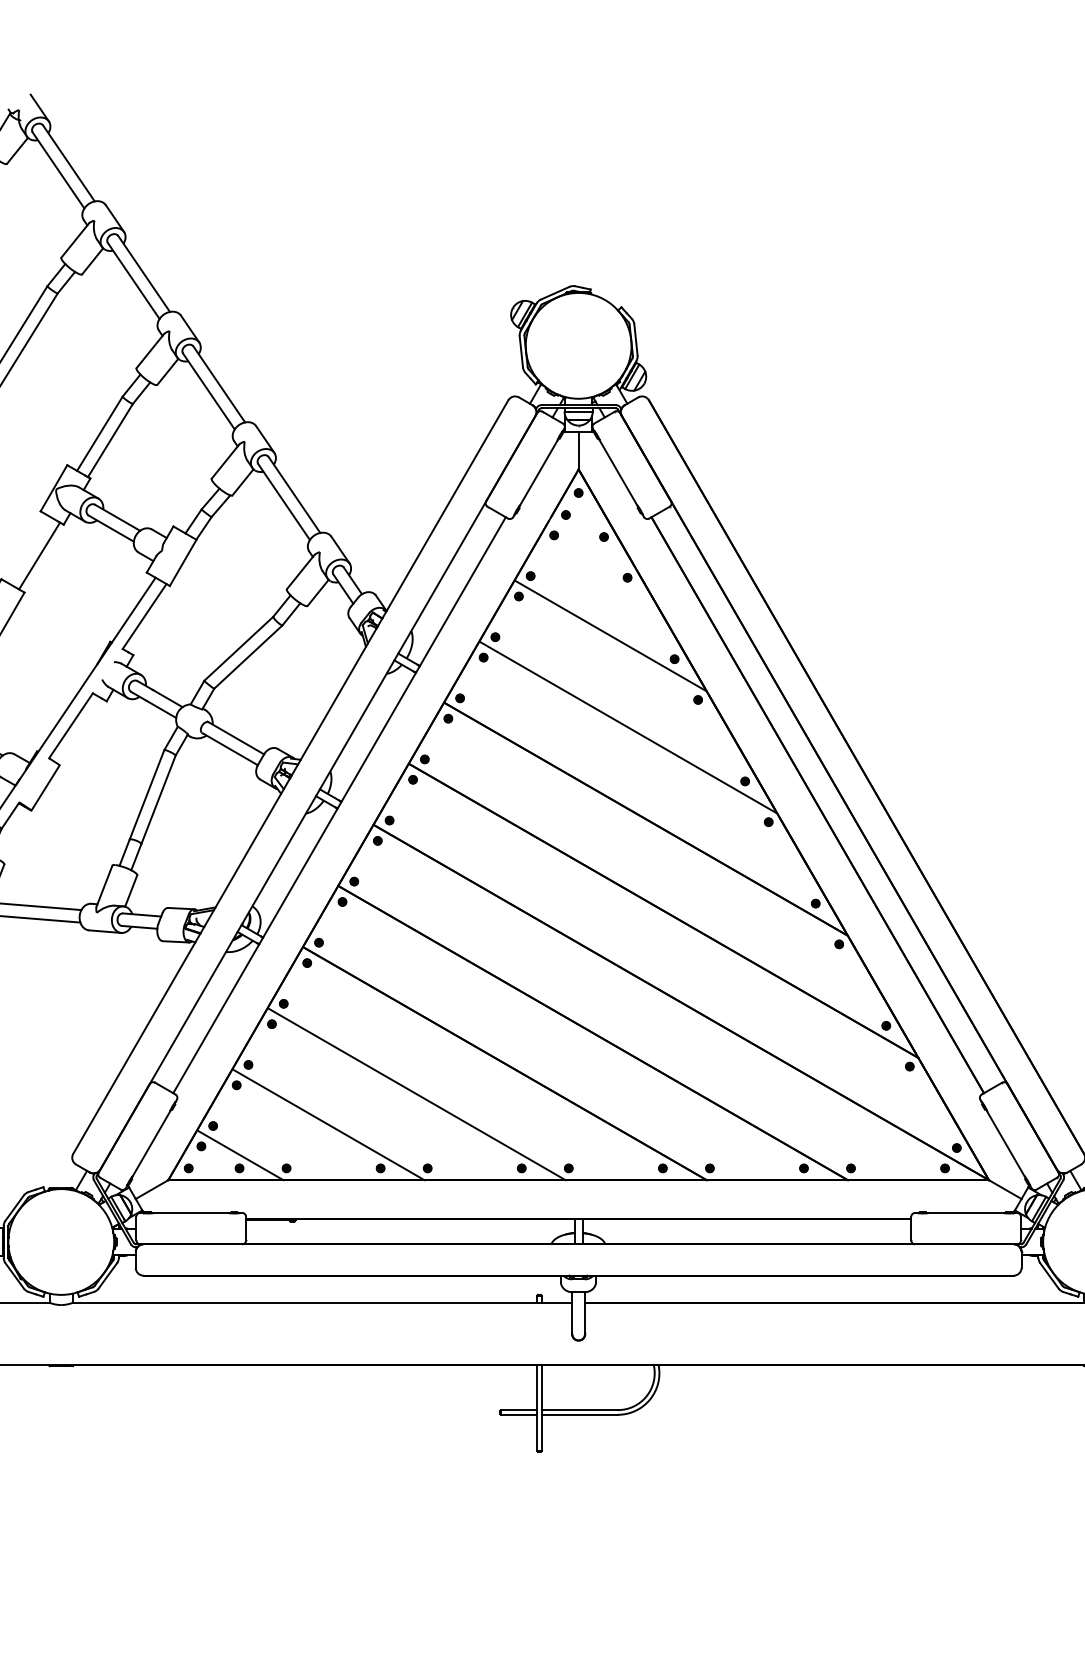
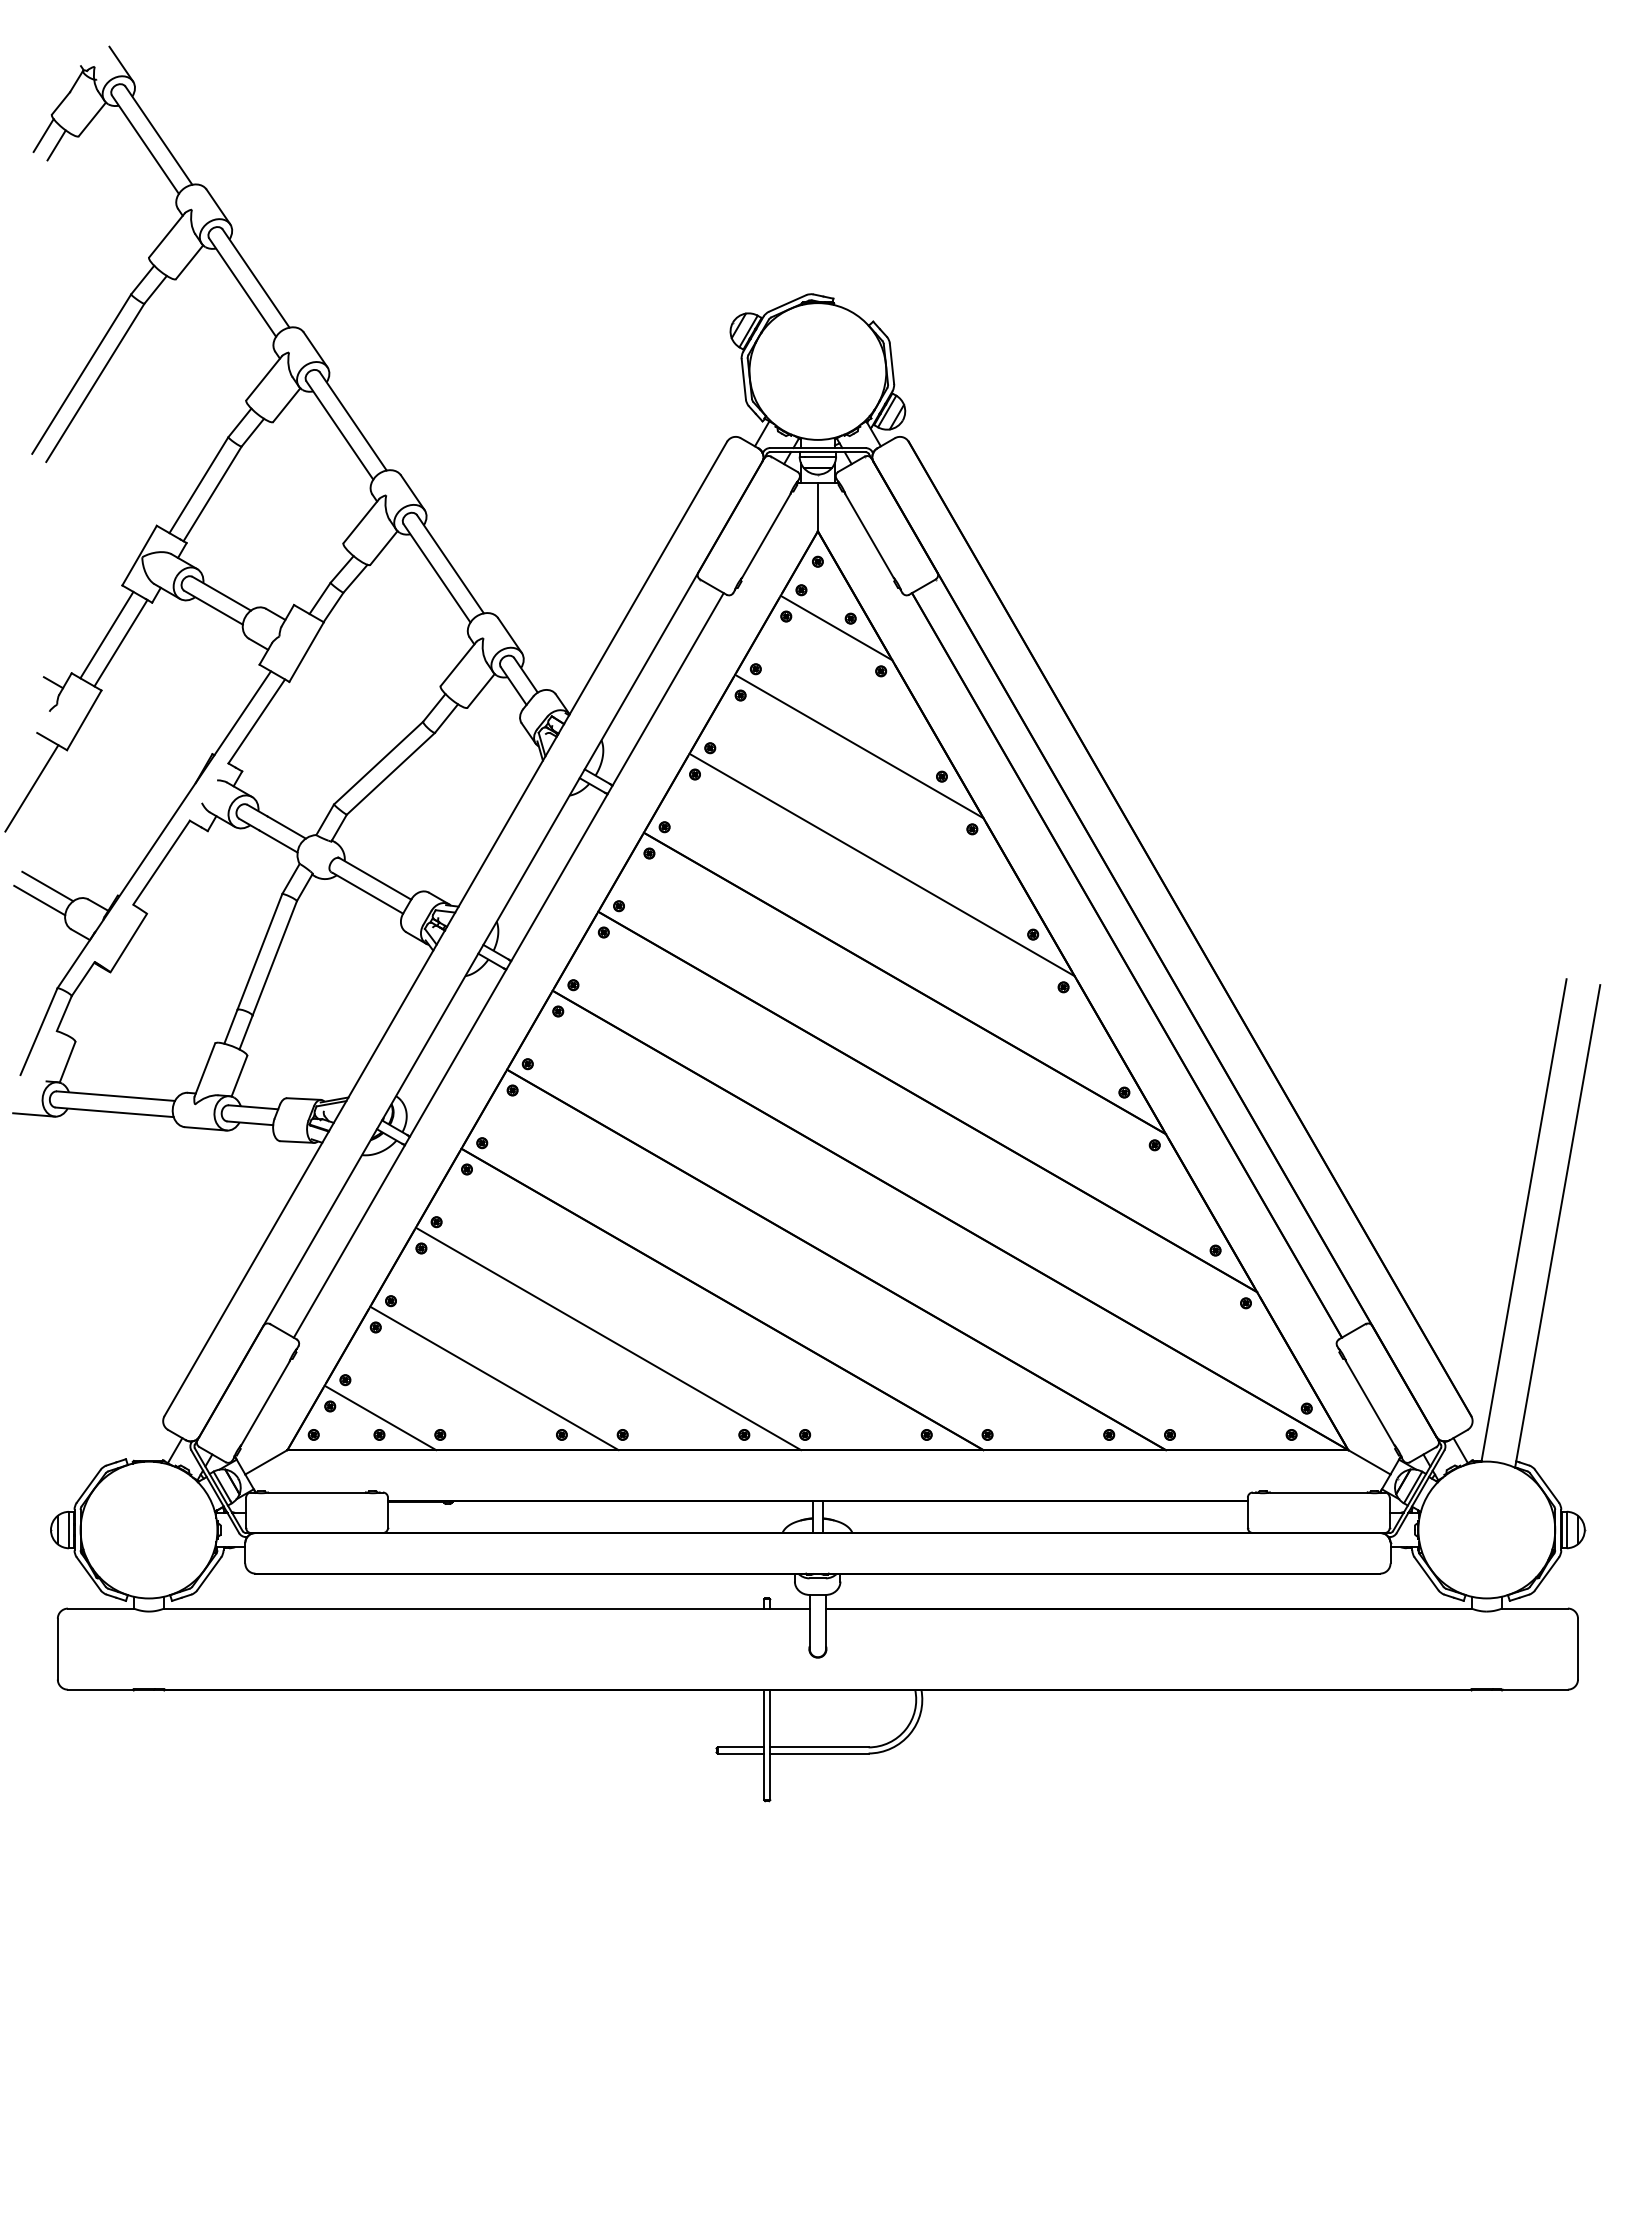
line: (593, 543) -> (836, 627), added
line: (28, 549) -> (106, 634), added

